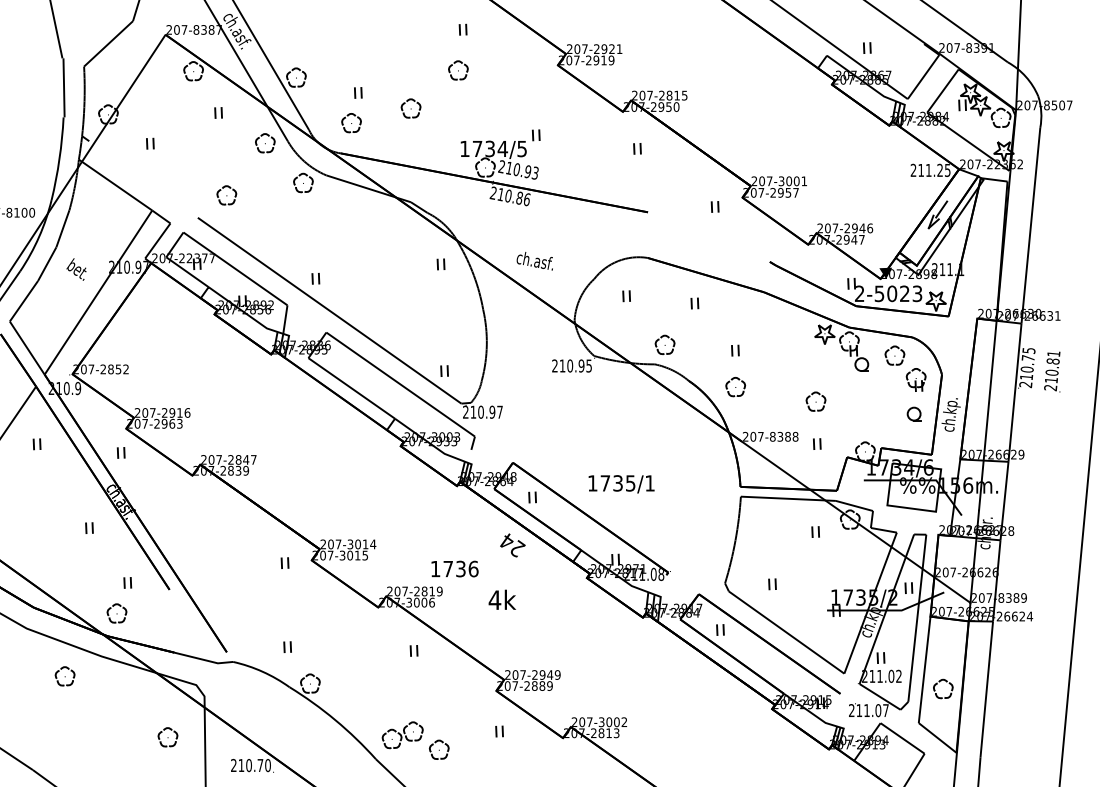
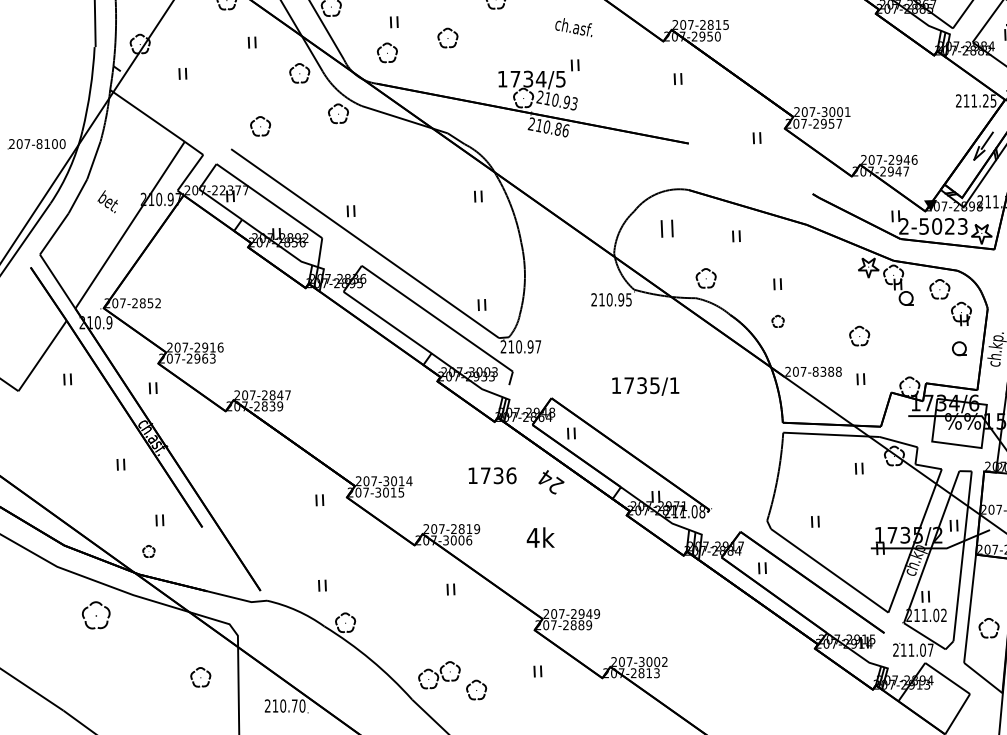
text: (534, 261) -> (573, 27), moved
part: (626, 296) -> (666, 229), size x1.6
part: (735, 387) -> (777, 321), size x0.6
text: (621, 484) -> (645, 386), moved
text: (454, 568) -> (492, 475), moved
part: (116, 613) -> (148, 551), size x0.6
part: (64, 676) -> (95, 615), size x1.4

